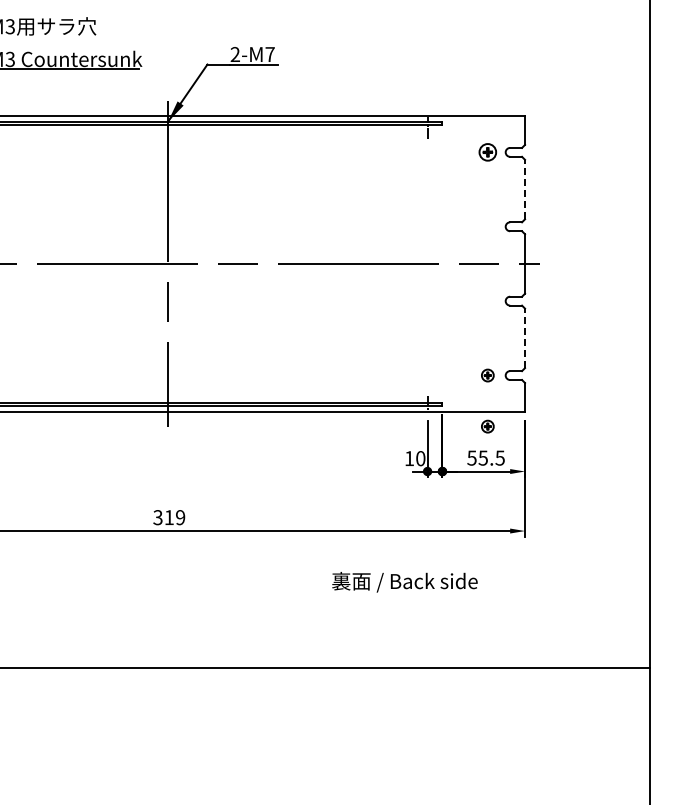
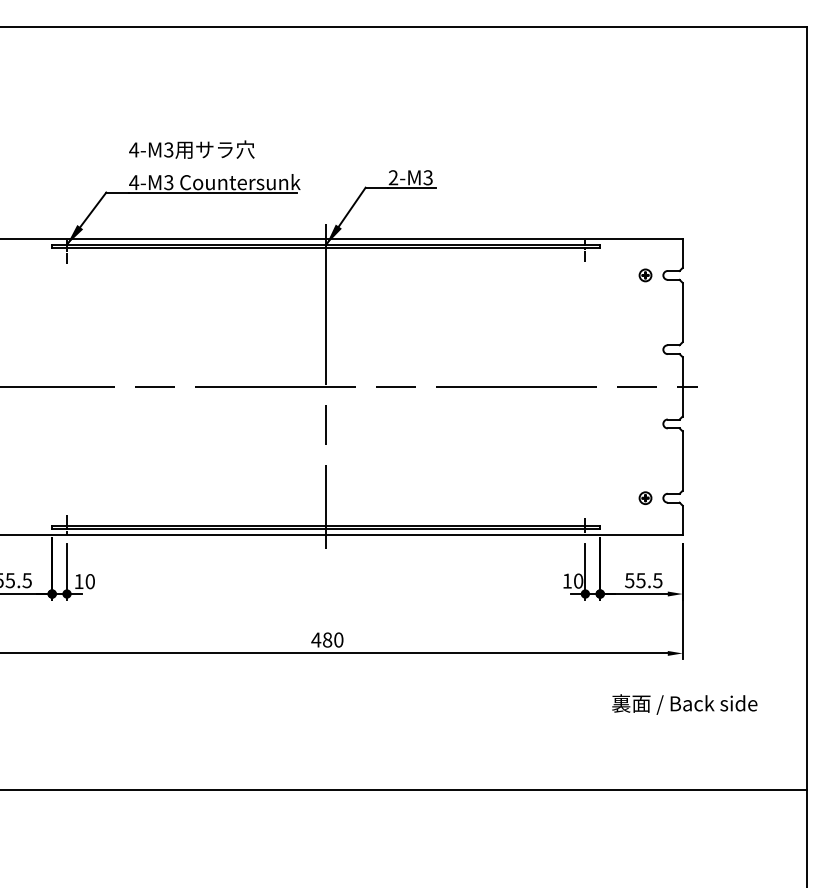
text: (269, 54) -> (427, 177), 2-M7 -> 2-M3
part: (487, 152) -> (645, 275), size x0.71
line: (524, 189) -> (682, 312), dashed -> solid
line: (524, 338) -> (682, 461), dashed -> solid
part: (487, 425) -> (645, 548), removed
text: (169, 517) -> (327, 639), 319 -> 480
text: (404, 582) -> (684, 704), moved

